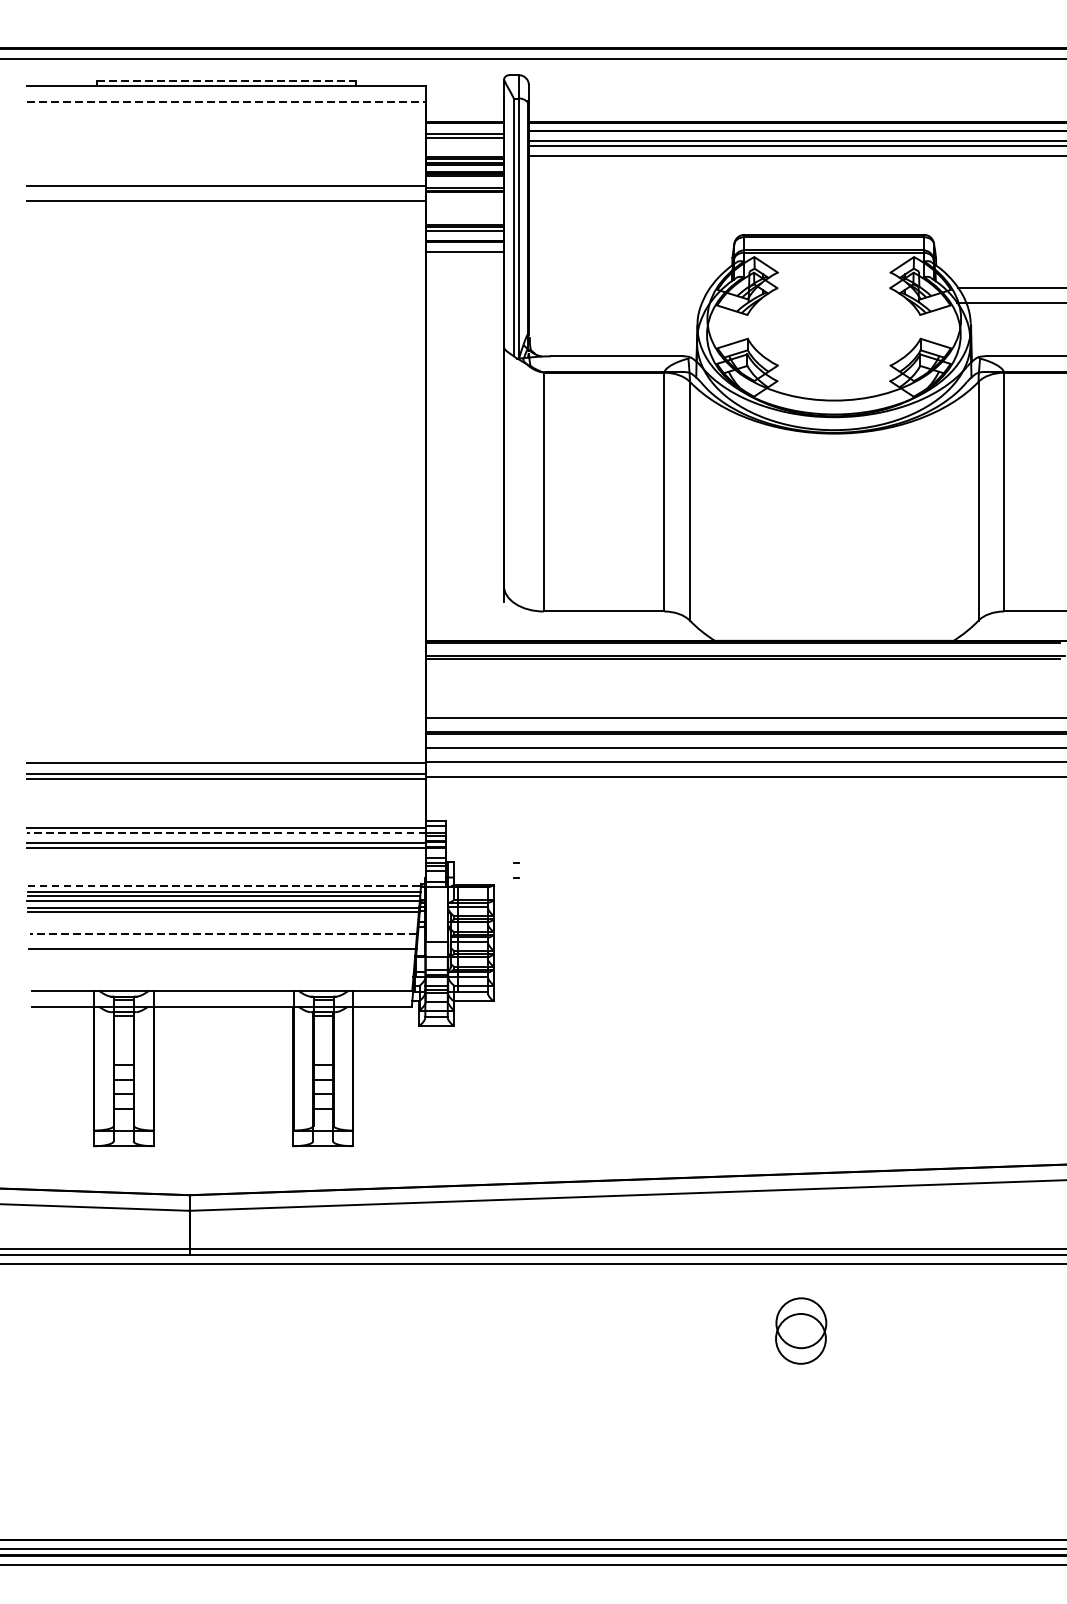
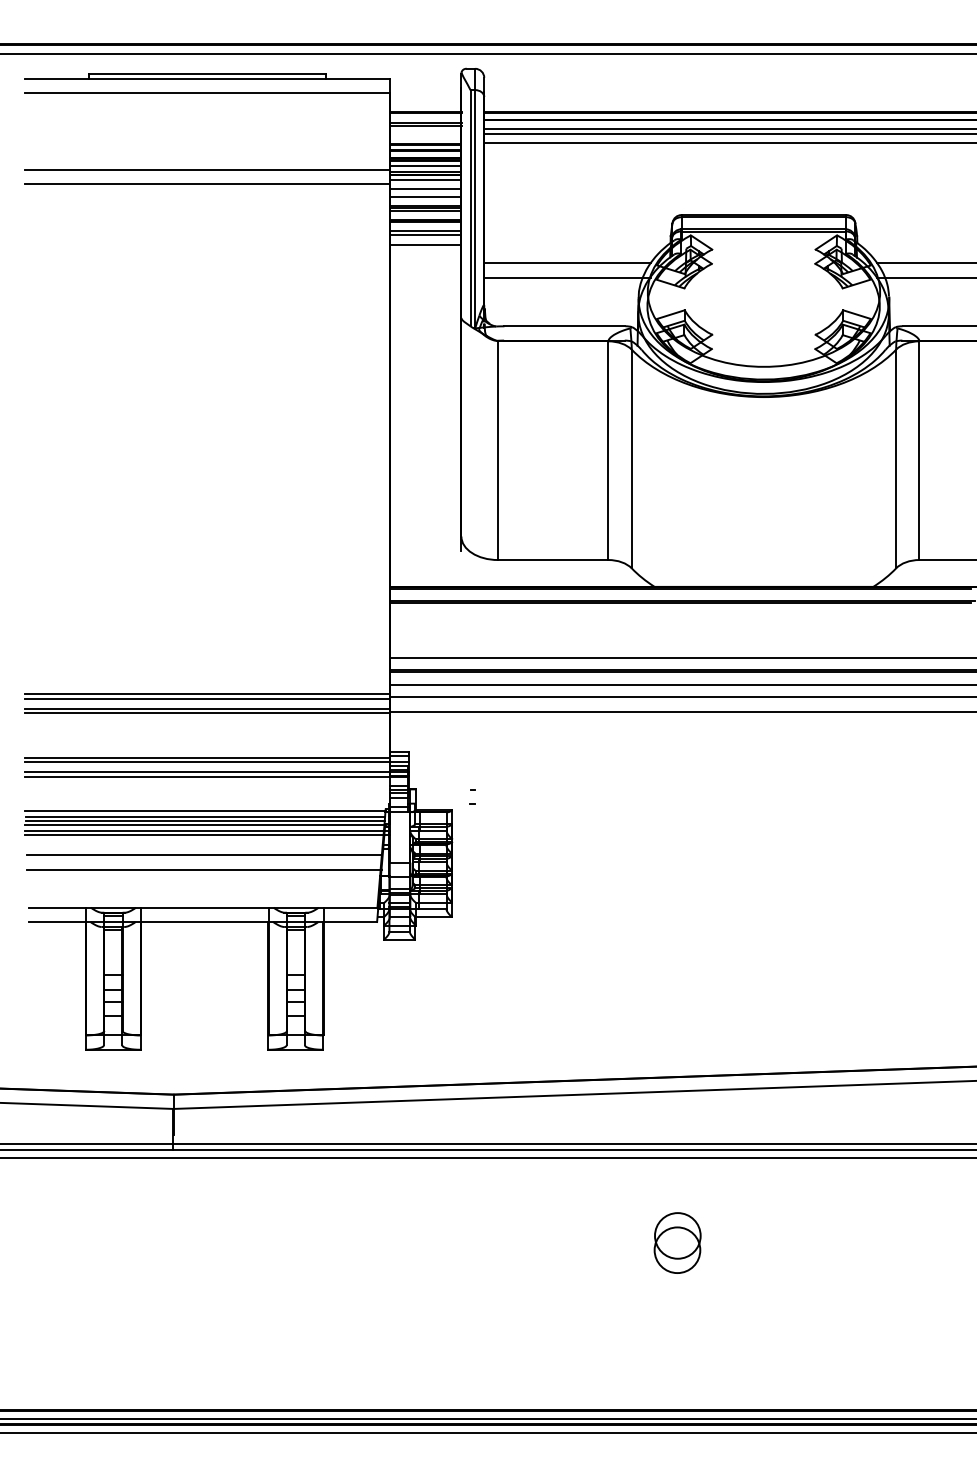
line: (226, 81) -> (207, 74), dashed -> solid
line: (226, 102) -> (207, 93), dashed -> solid
line: (464, 180) -> (425, 165), added
line: (464, 196) -> (425, 179), added
line: (464, 206) -> (425, 189), added
line: (464, 214) -> (425, 196), added
line: (464, 256) -> (425, 234), added
line: (464, 268) -> (425, 245), added
line: (619, 287) -> (567, 263), added
line: (618, 303) -> (566, 277), added
line: (226, 758) -> (207, 694), added
line: (226, 832) -> (207, 762), dashed -> solid
line: (224, 886) -> (205, 811), dashed -> solid
line: (223, 934) -> (204, 855), dashed -> solid
part: (800, 1330) -> (677, 1242), moved

